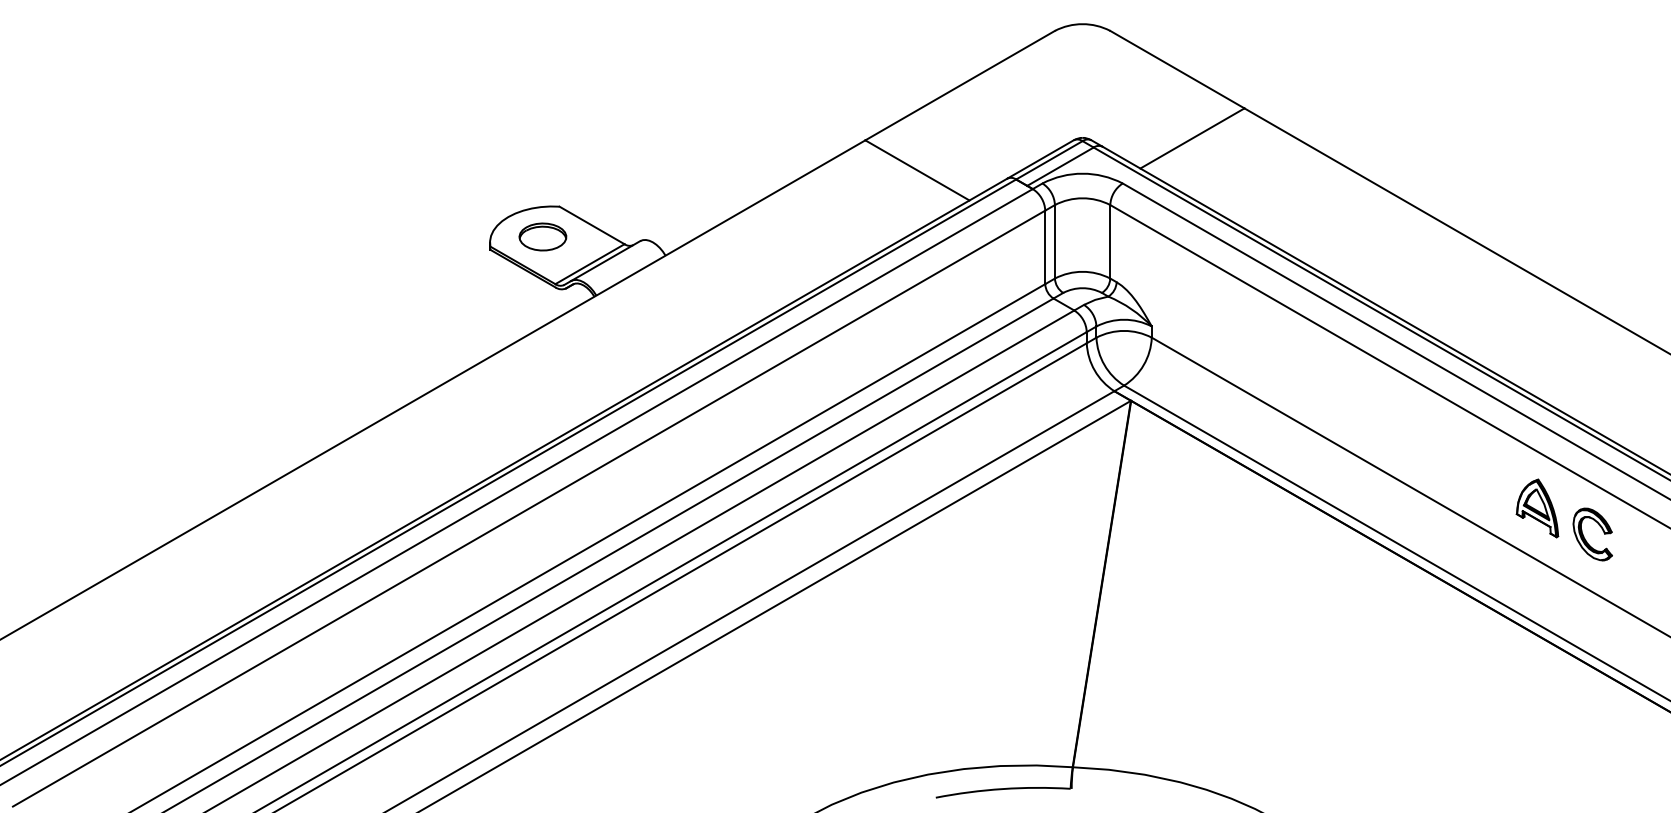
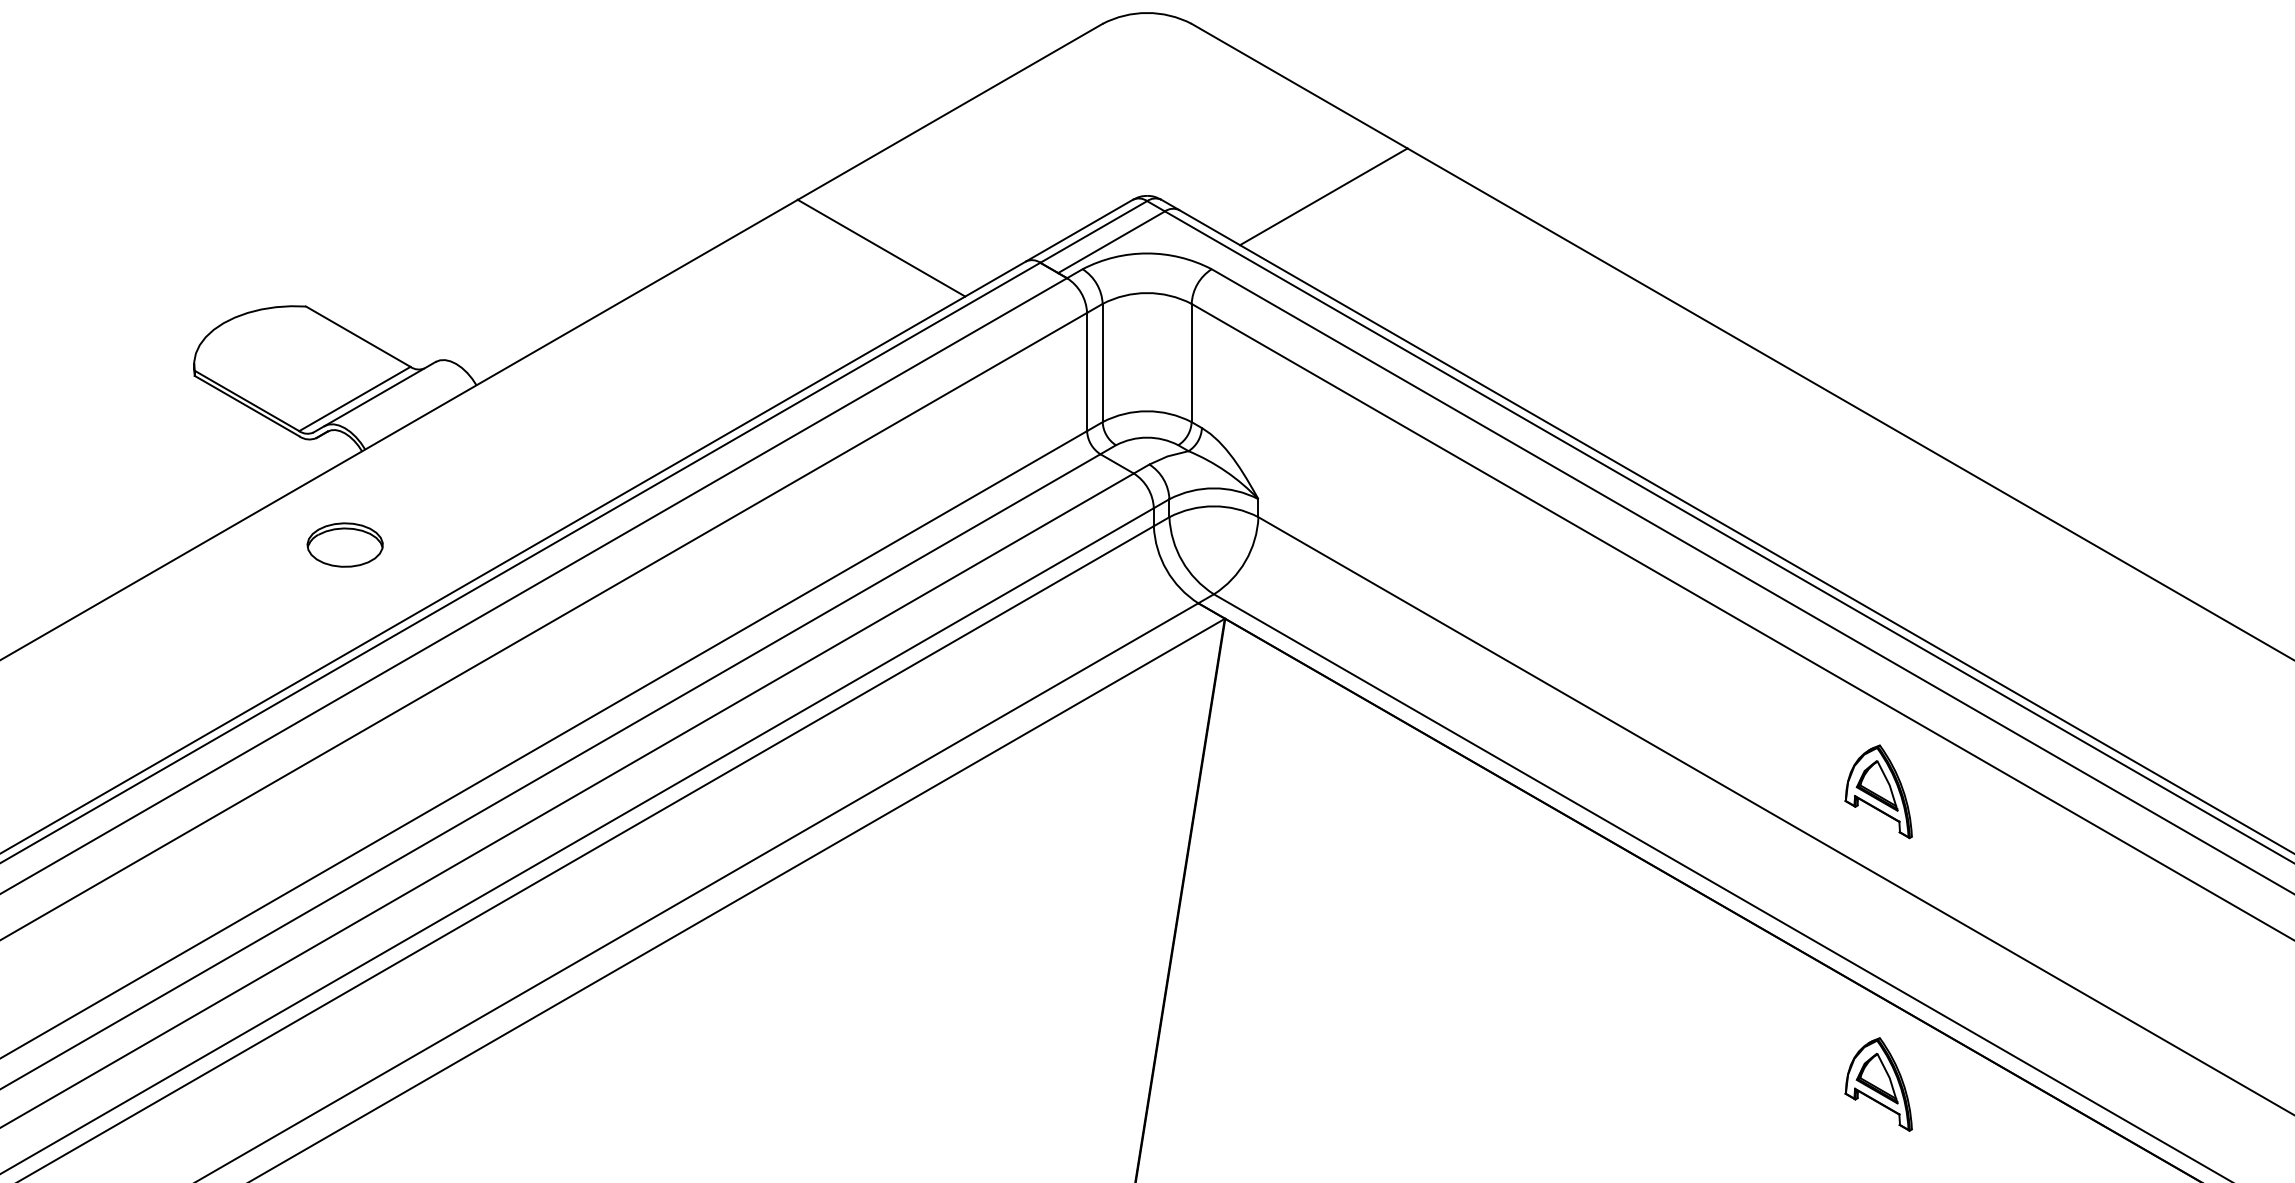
part: (542, 236) -> (344, 544), moved
part: (1585, 538) -> (1955, 840), removed
part: (1537, 690) -> (1878, 1084), added

